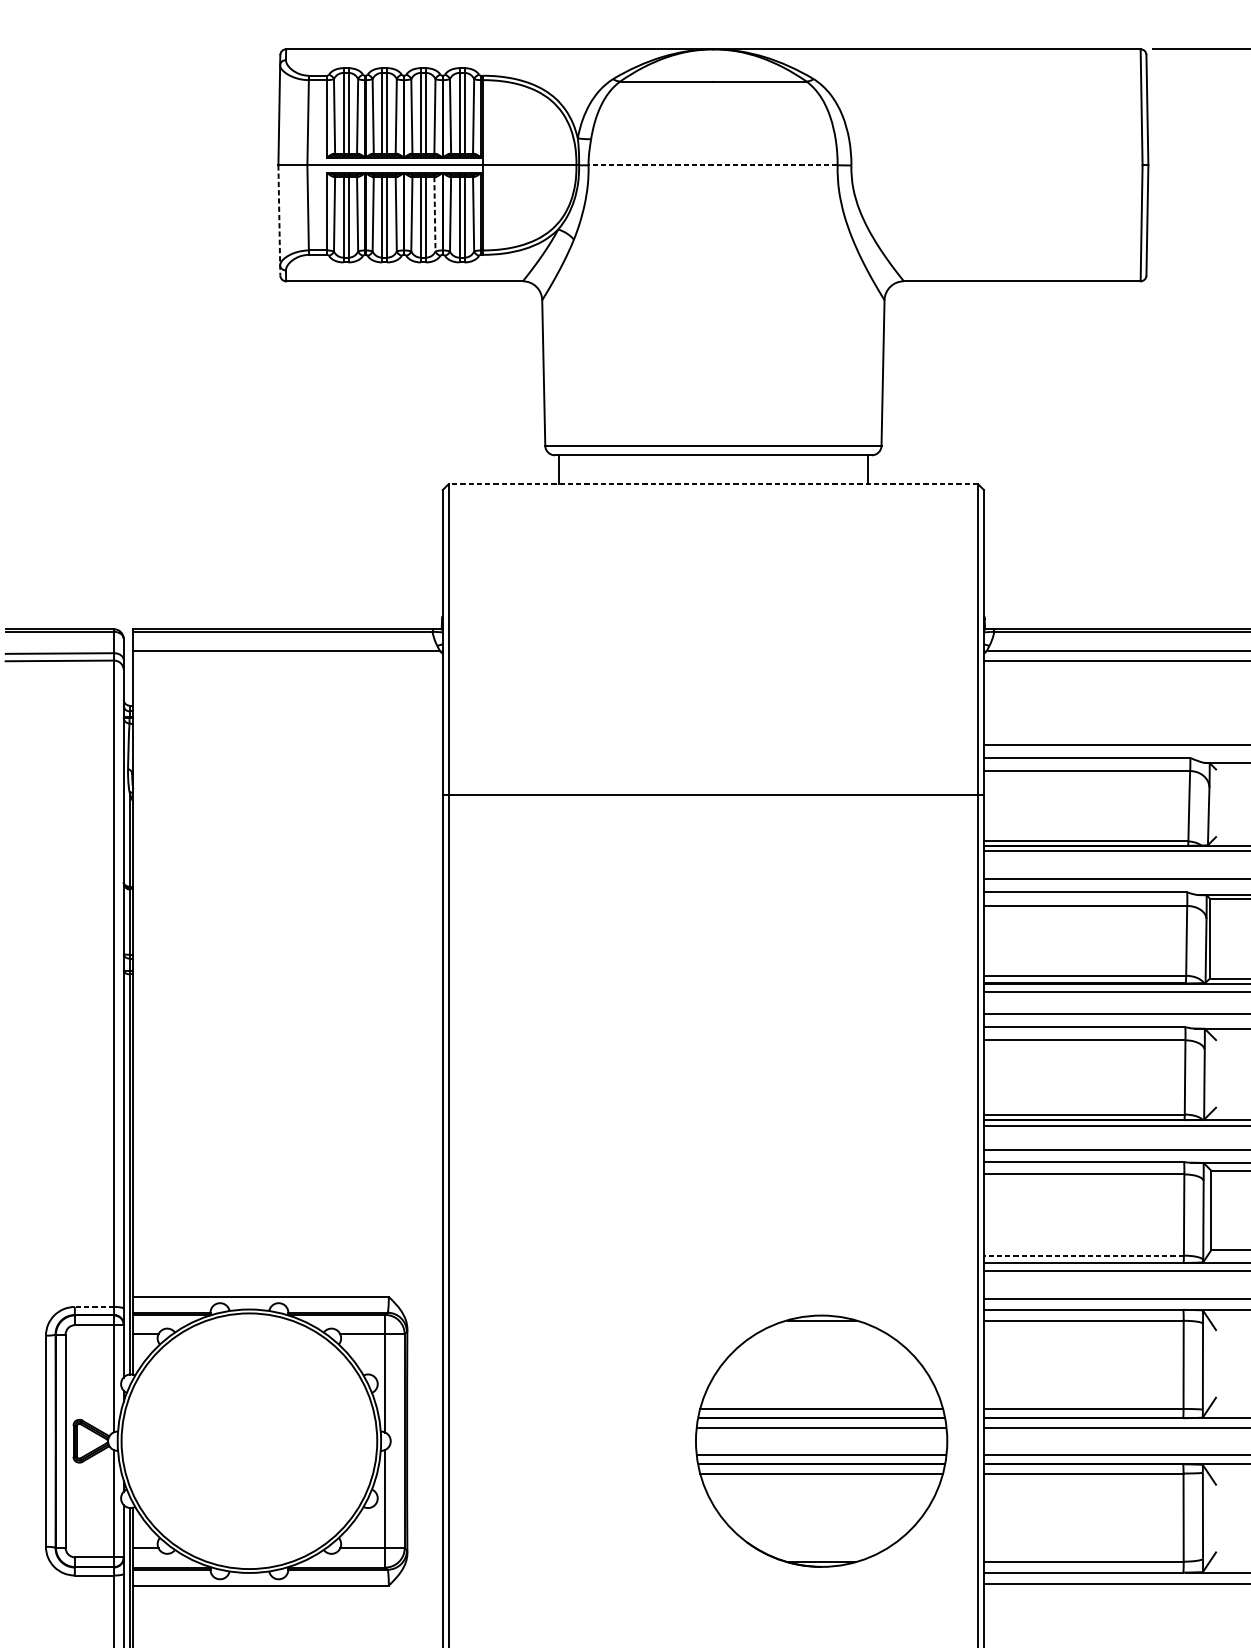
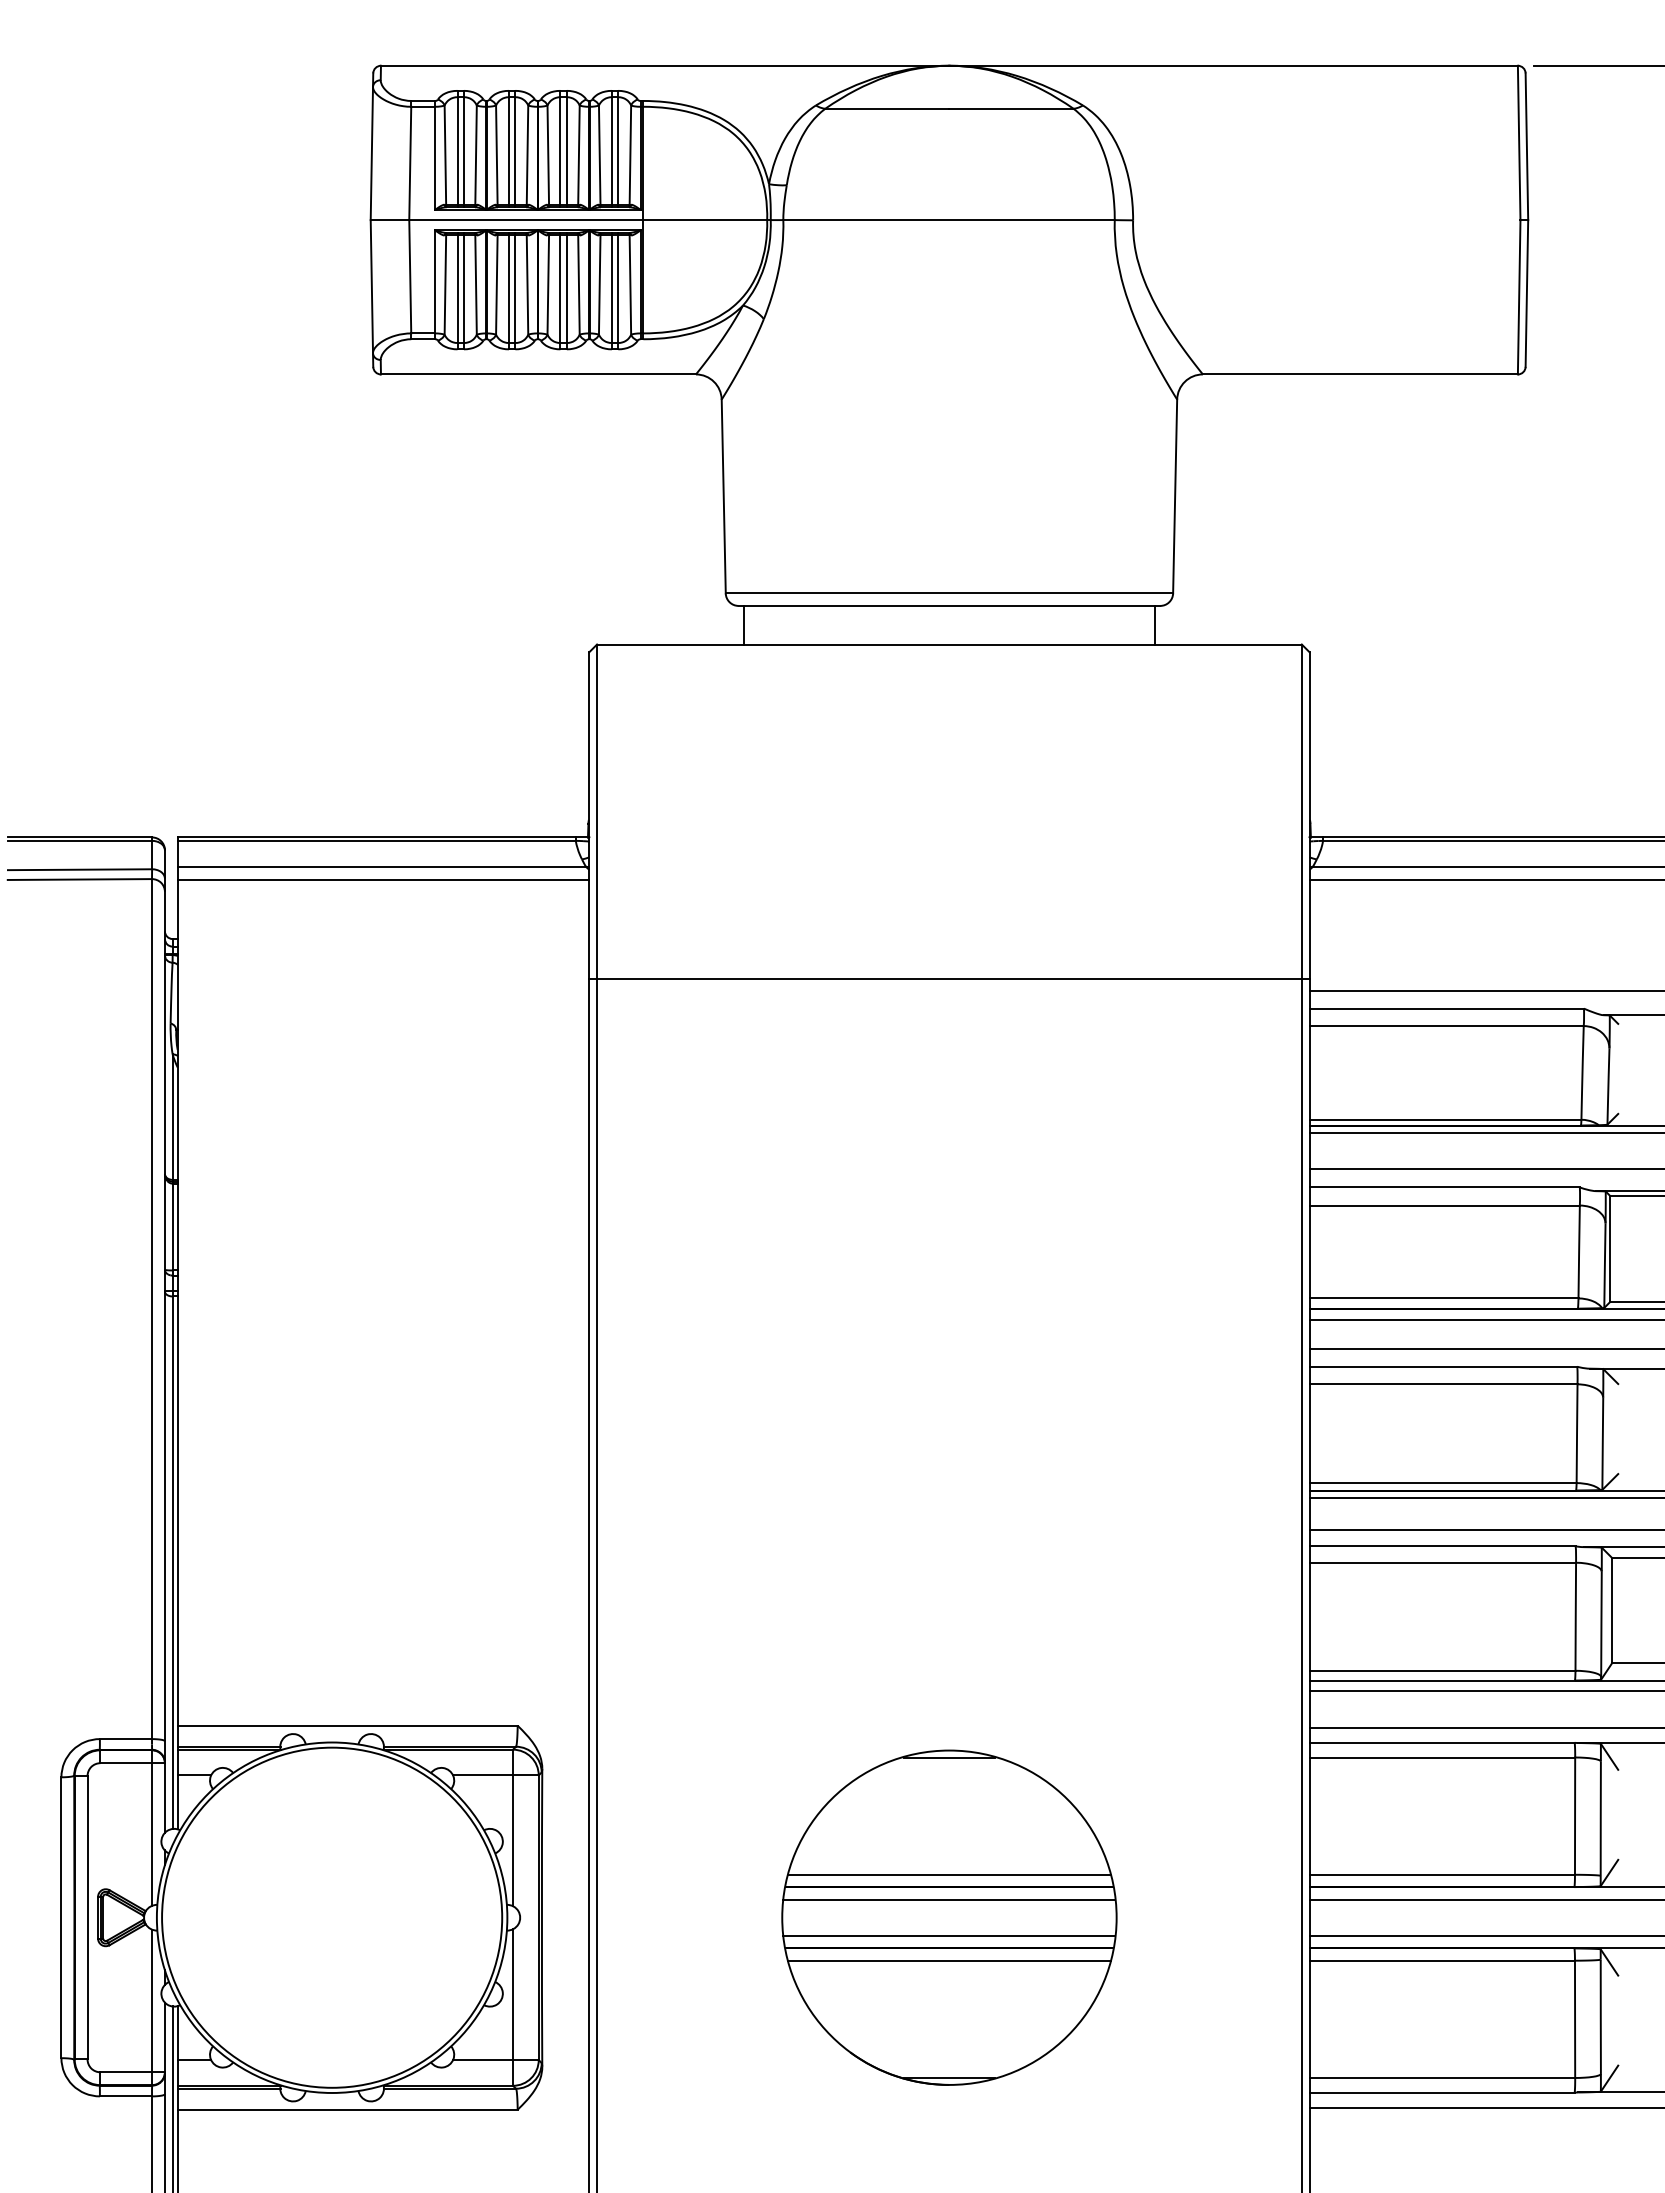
line: (713, 165) -> (949, 220), dashed -> solid
line: (434, 214) -> (578, 285), dashed -> solid
line: (279, 220) -> (372, 293), dashed -> solid
line: (712, 484) -> (948, 644), dashed -> solid
line: (288, 660) -> (383, 879), added
line: (713, 794) -> (949, 978), moved
line: (1083, 1255) -> (1442, 1670), dashed -> solid
line: (94, 1307) -> (125, 1739), dashed -> solid
part: (821, 1441) -> (949, 1917), moved

